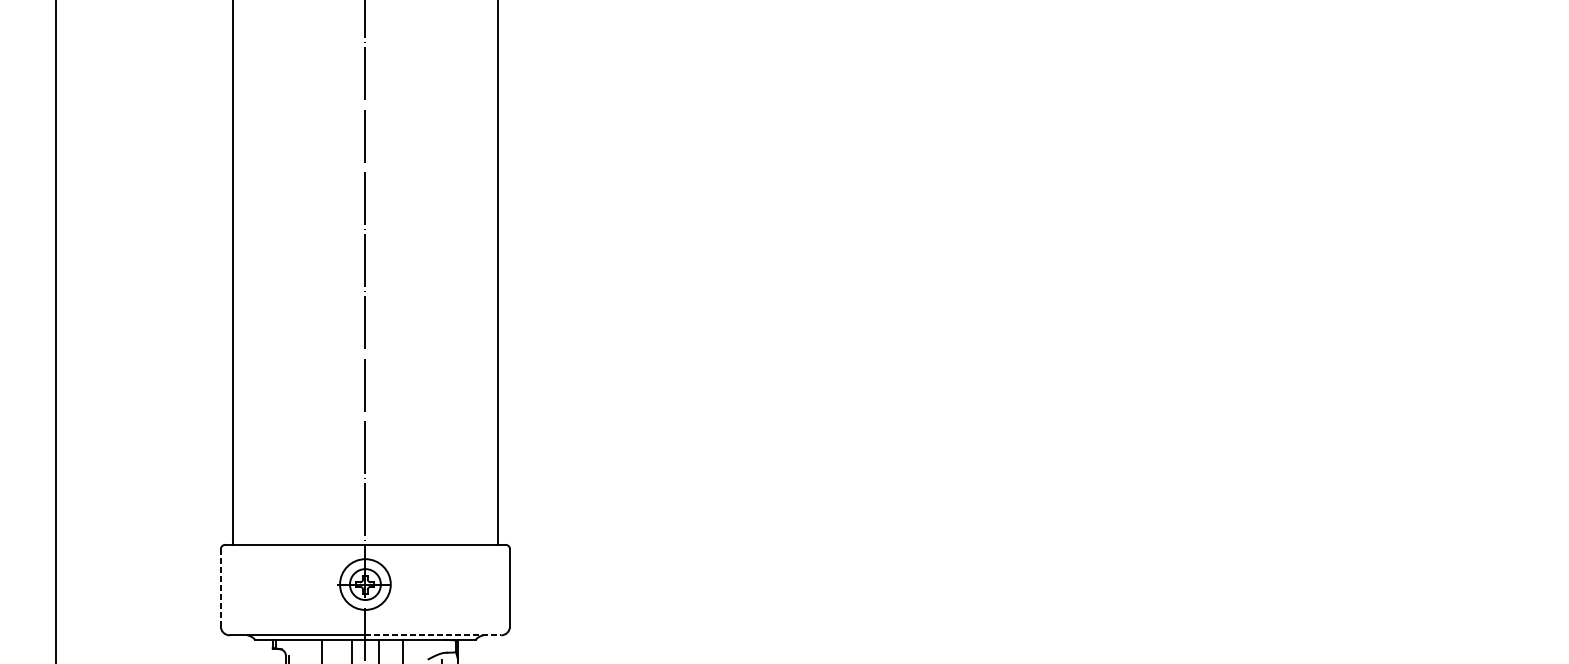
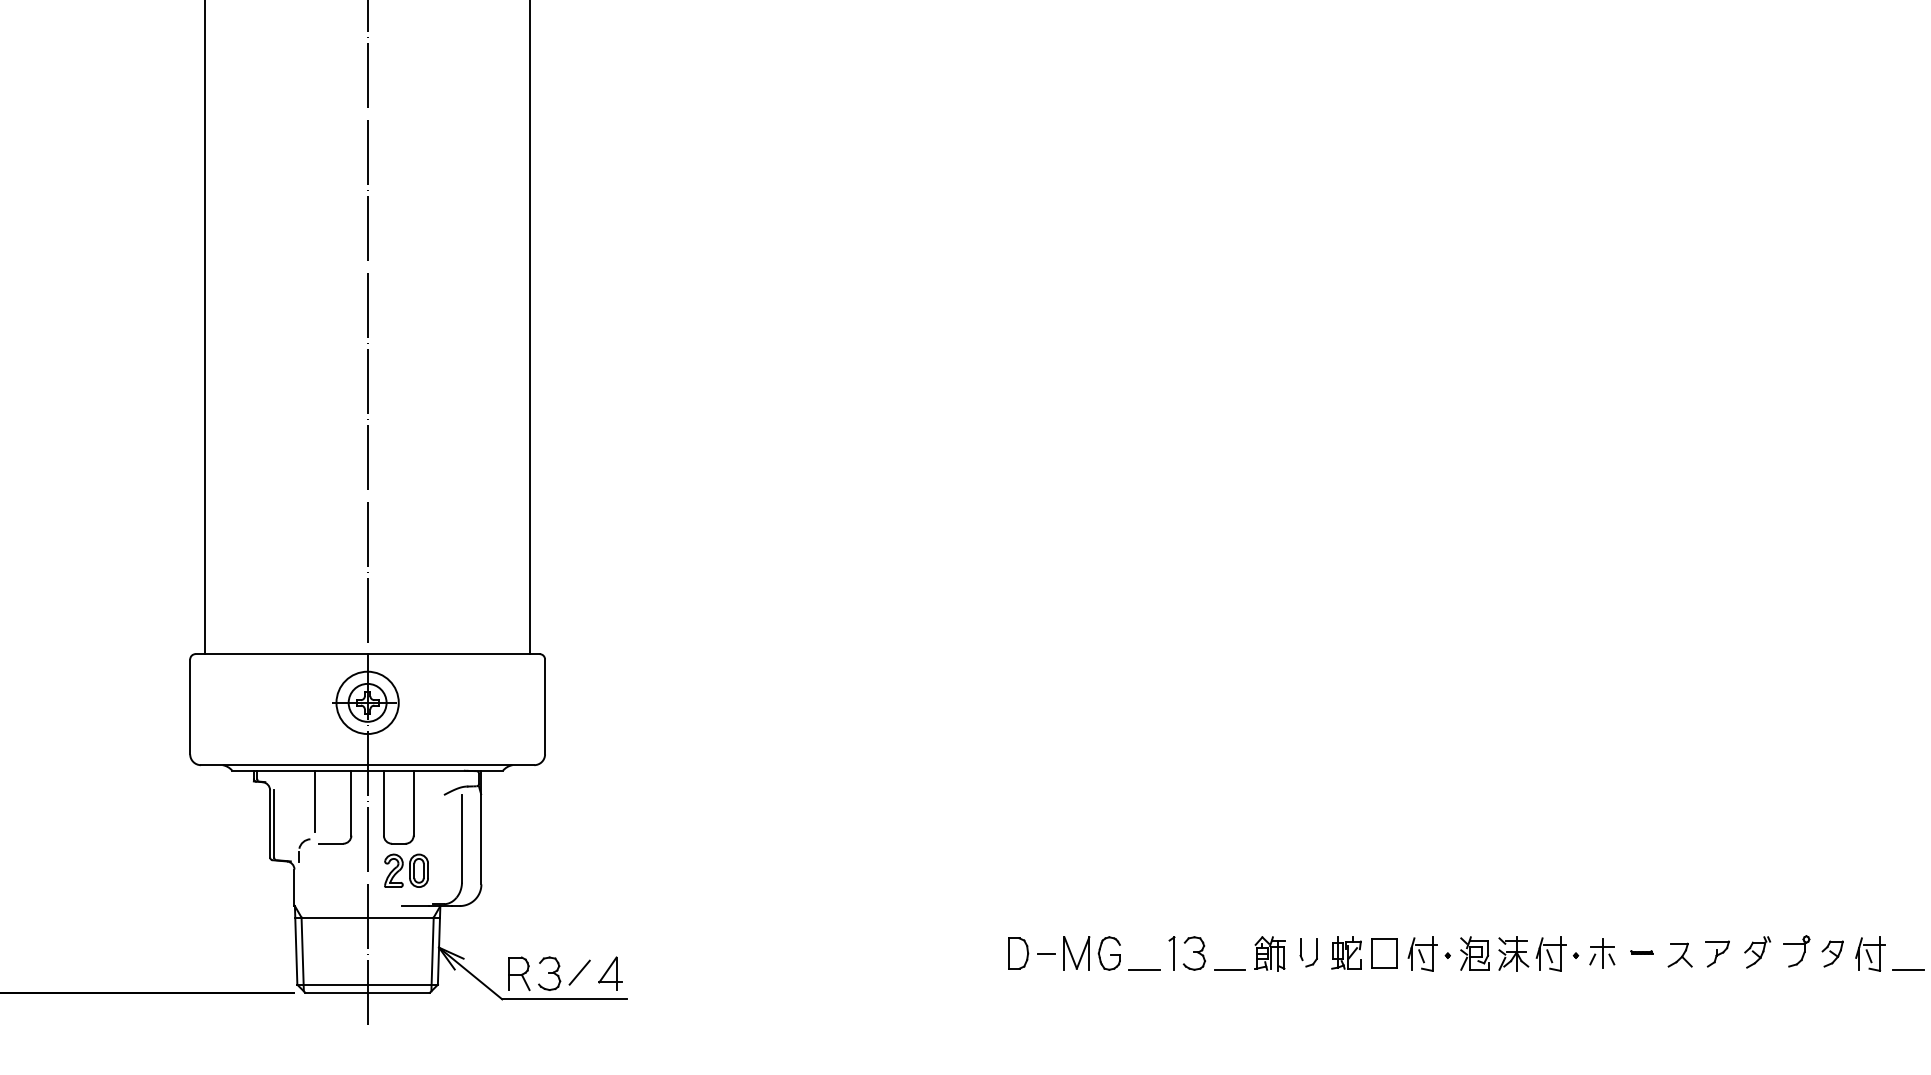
line: (221, 588) -> (190, 707), dashed -> solid
line: (433, 635) -> (451, 765), dashed -> solid

